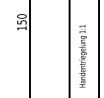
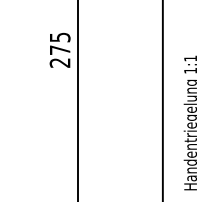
text: (21, 22) -> (59, 50), 150 -> 275

